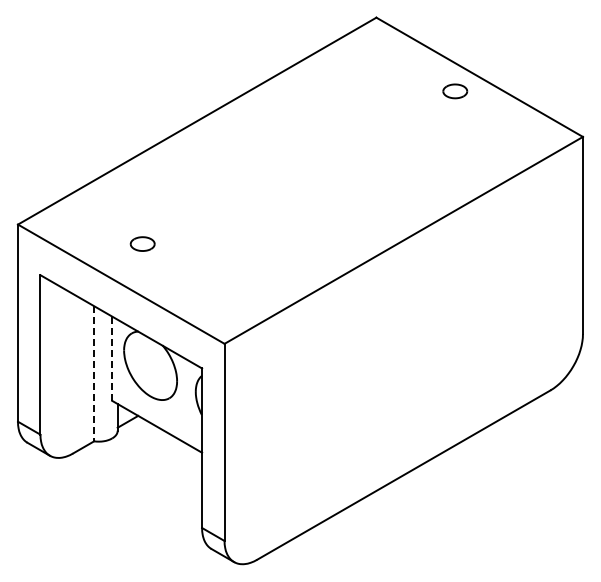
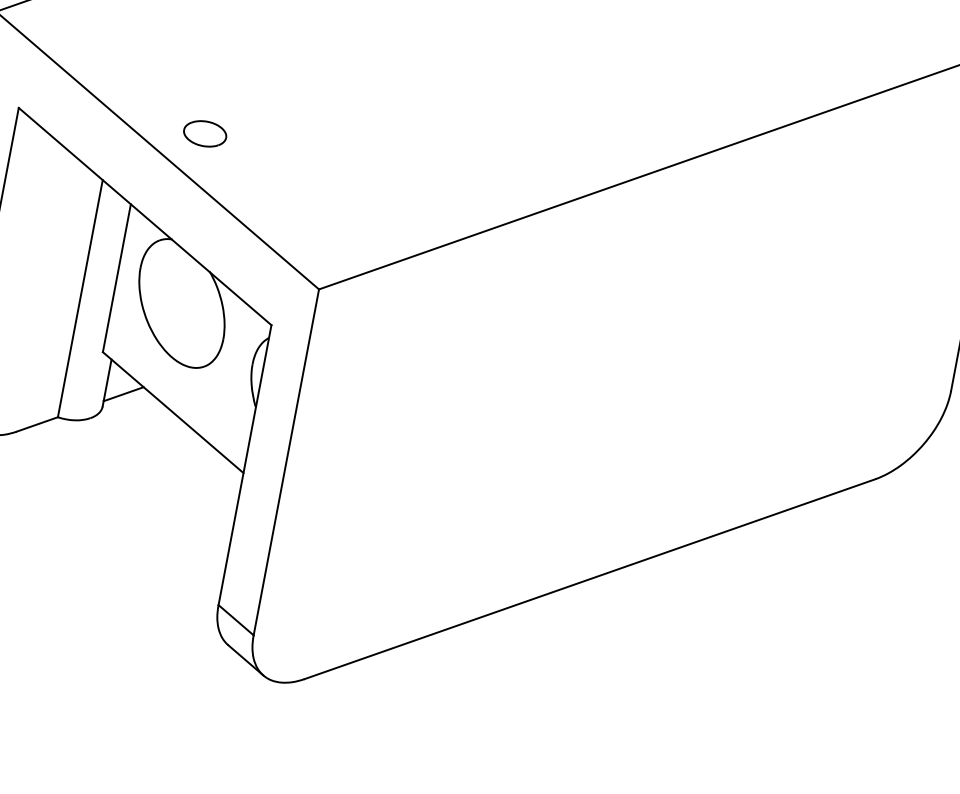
part: (142, 243) -> (204, 132), moved
line: (112, 358) -> (117, 277), dashed -> solid
line: (94, 373) -> (80, 298), dashed -> solid

